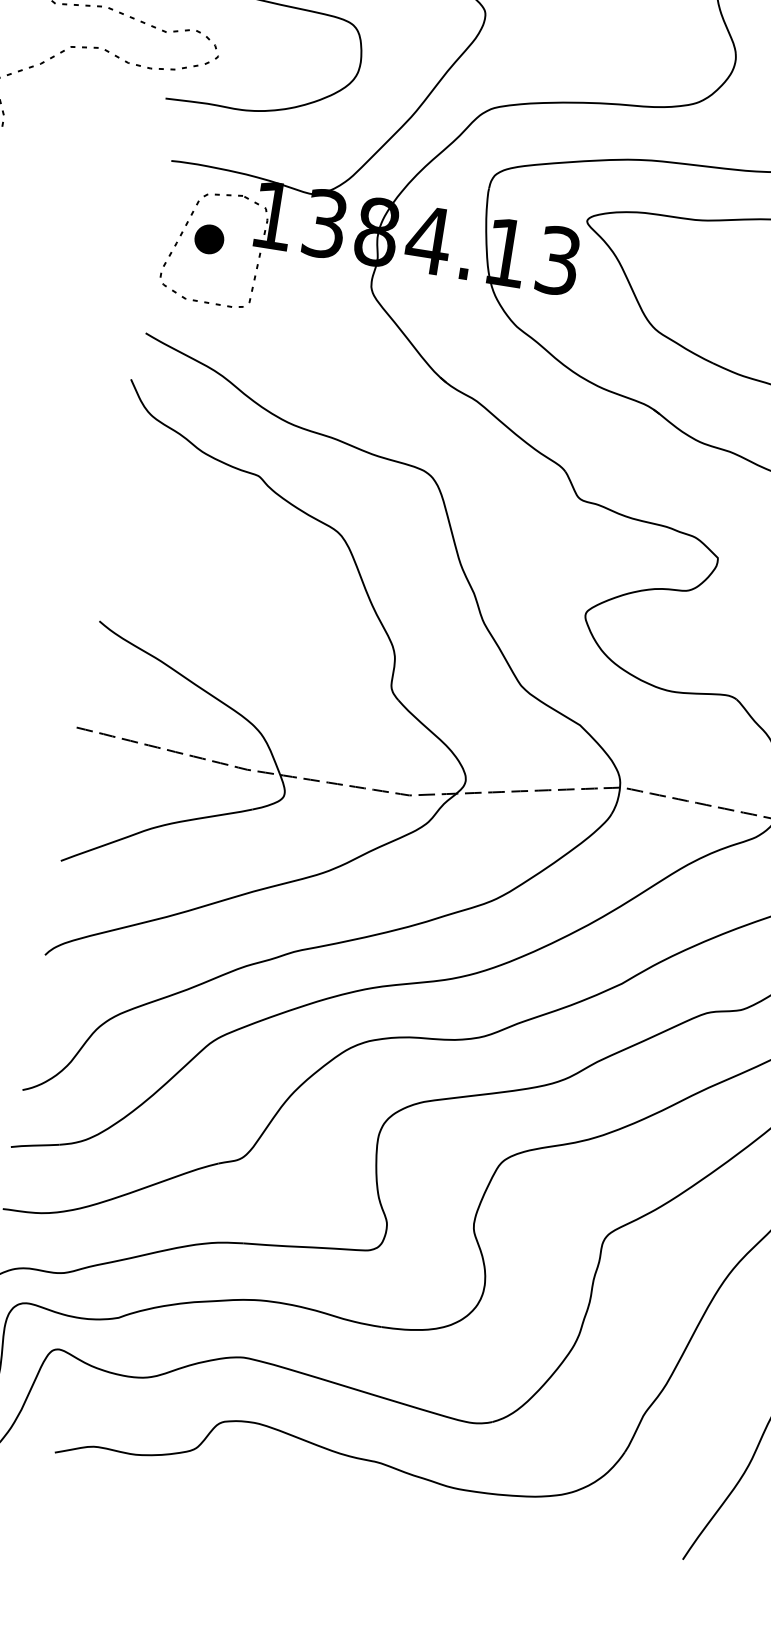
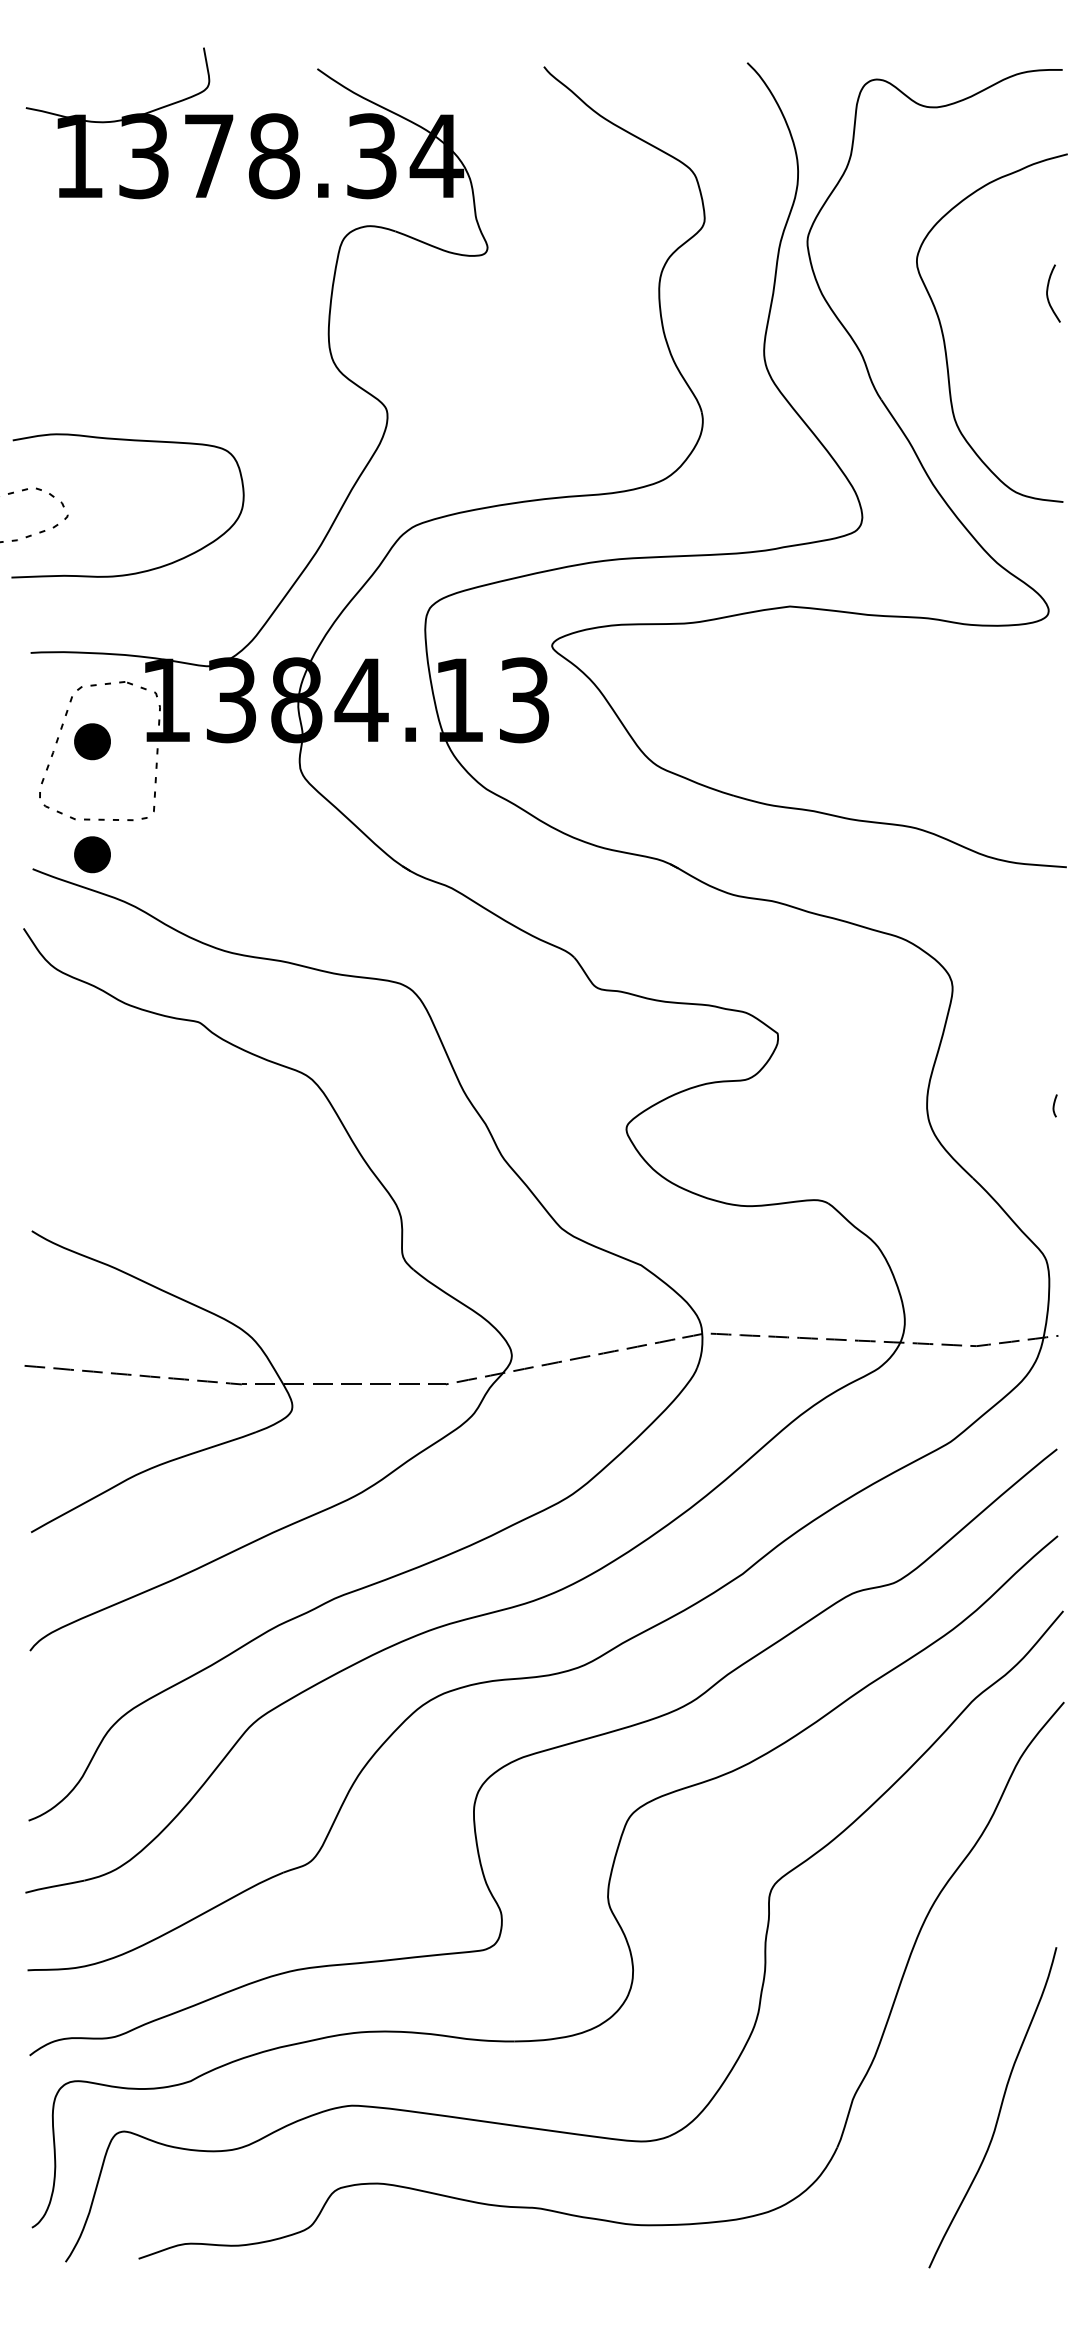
part: (195, 329) -> (92, 854), added

